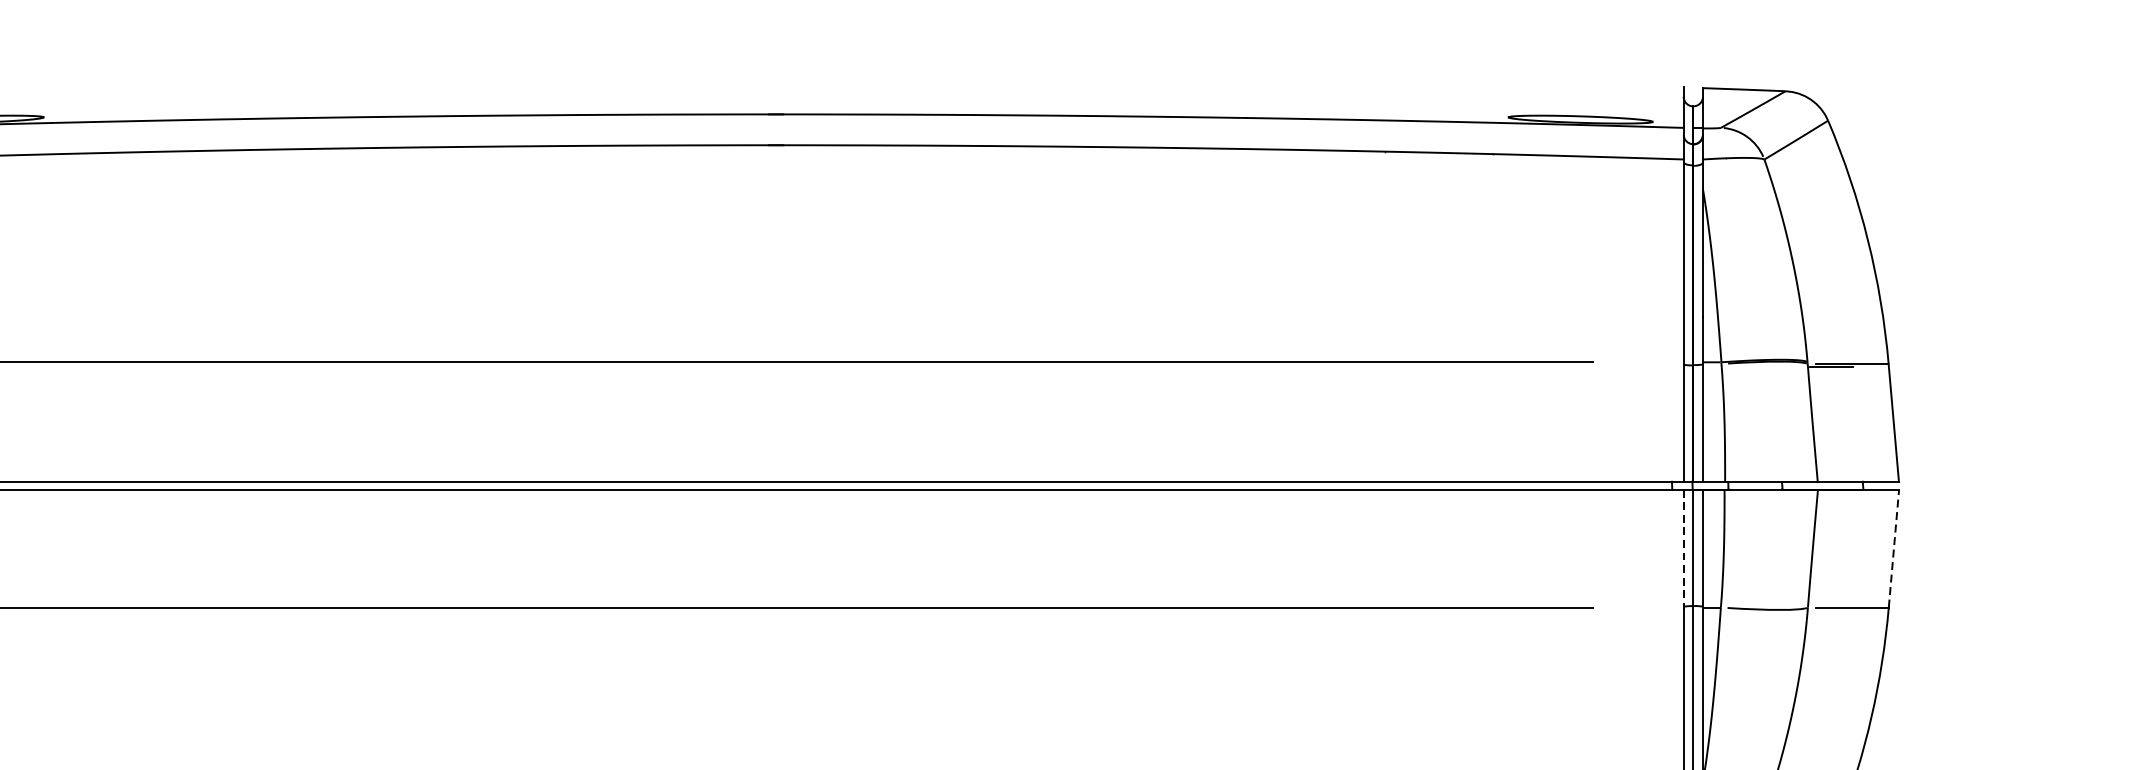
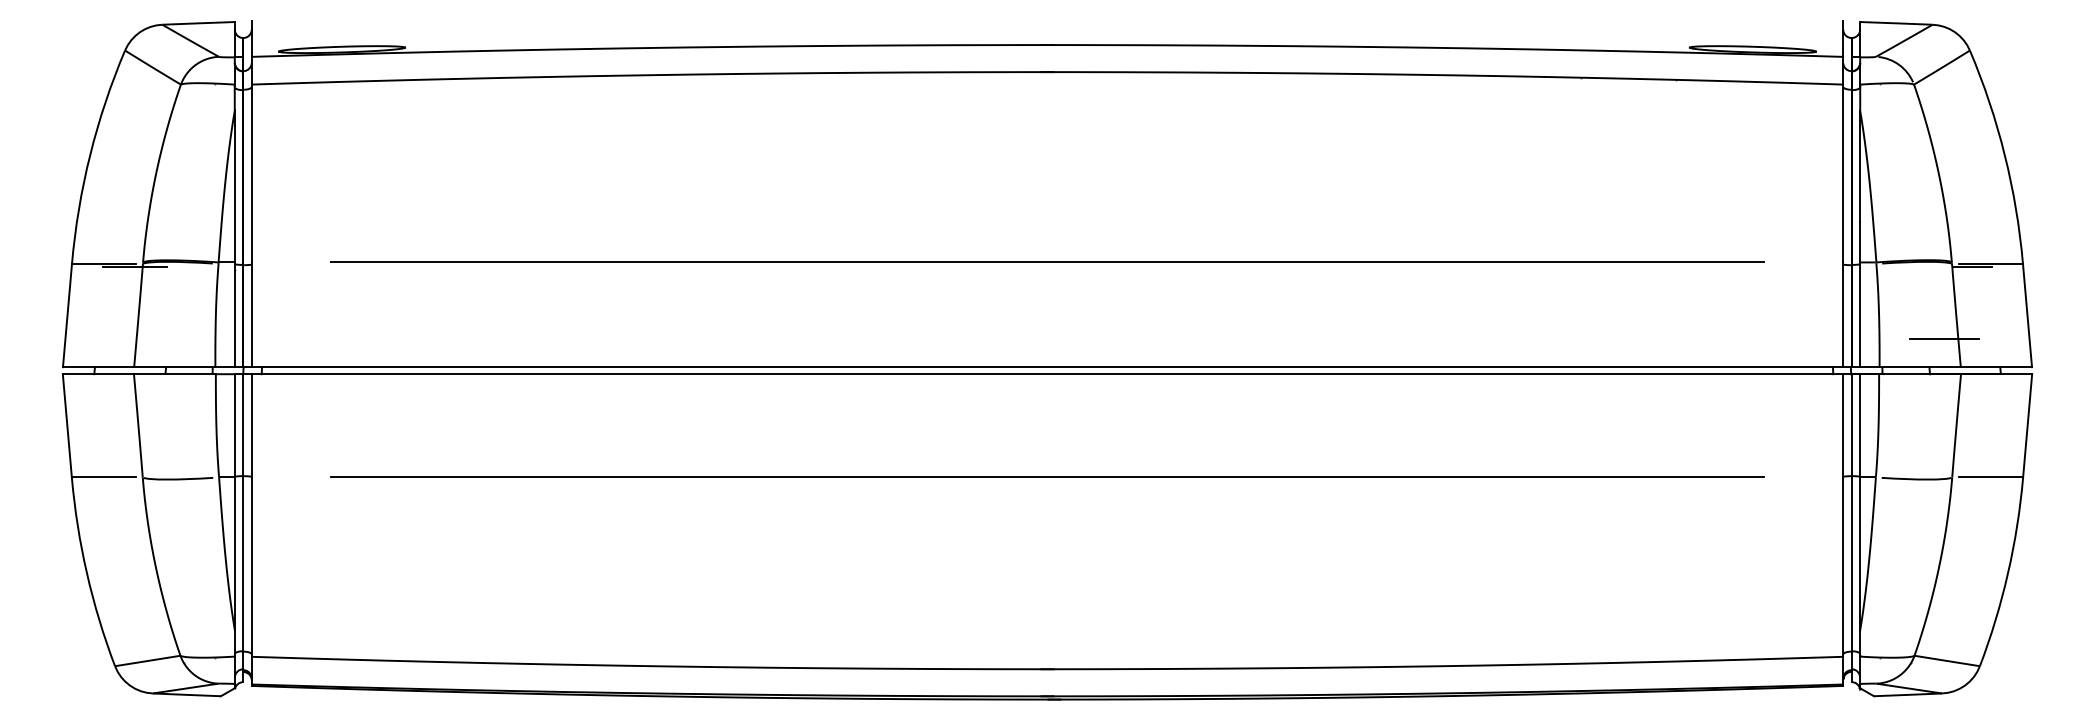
line: (1799, 449) -> (1944, 338), added
line: (1893, 548) -> (2027, 425), dashed -> solid
line: (1683, 550) -> (1843, 427), dashed -> solid

